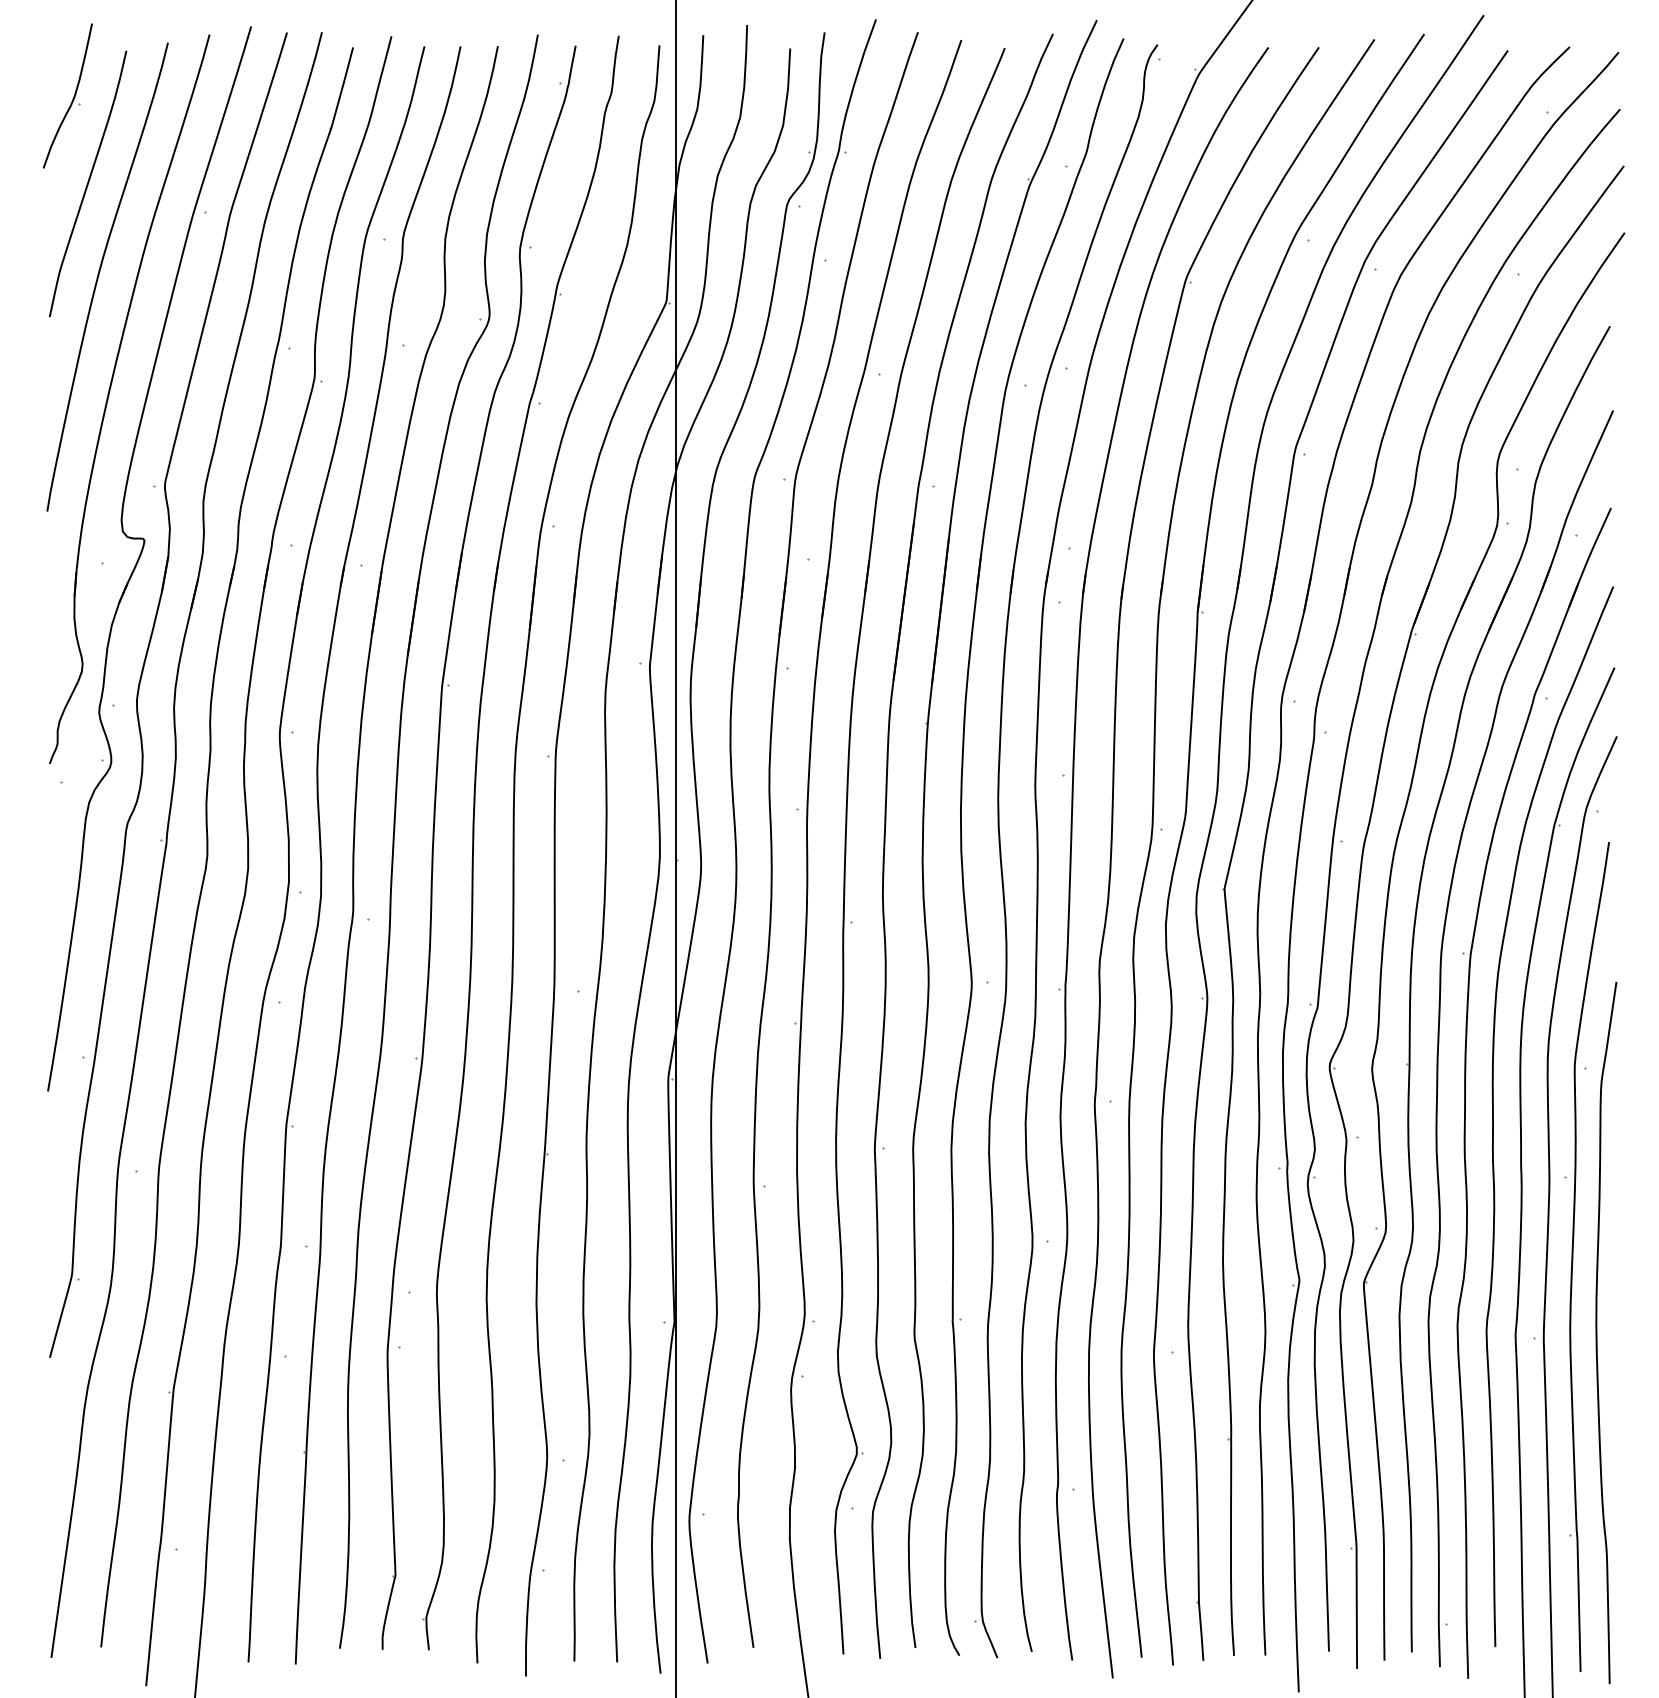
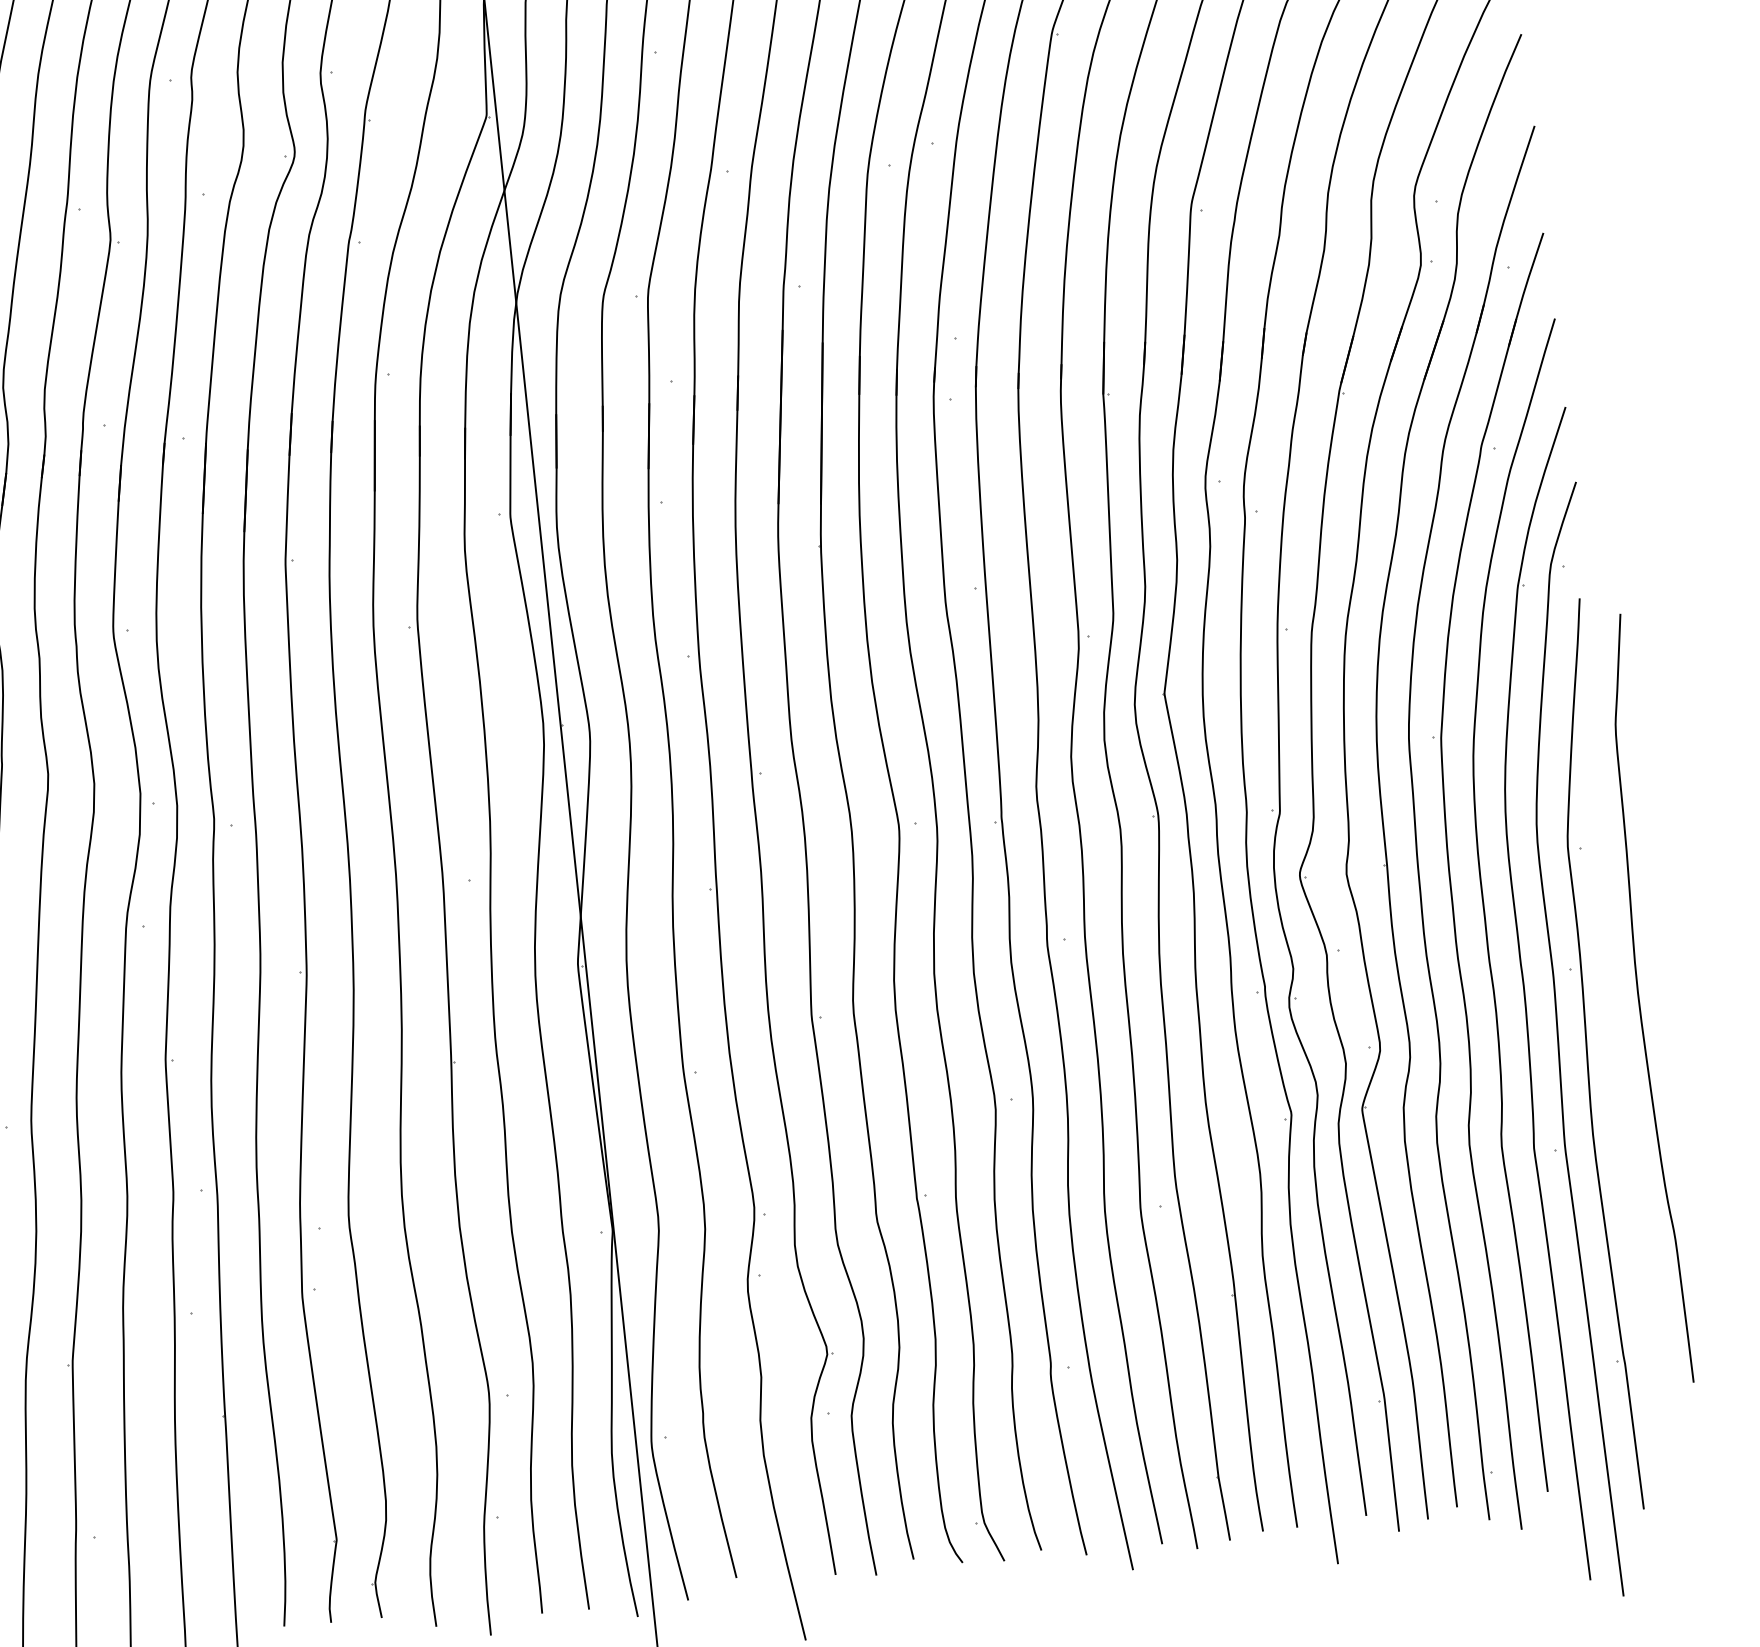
curve: (1597, 1332) -> (1639, 999), moved

